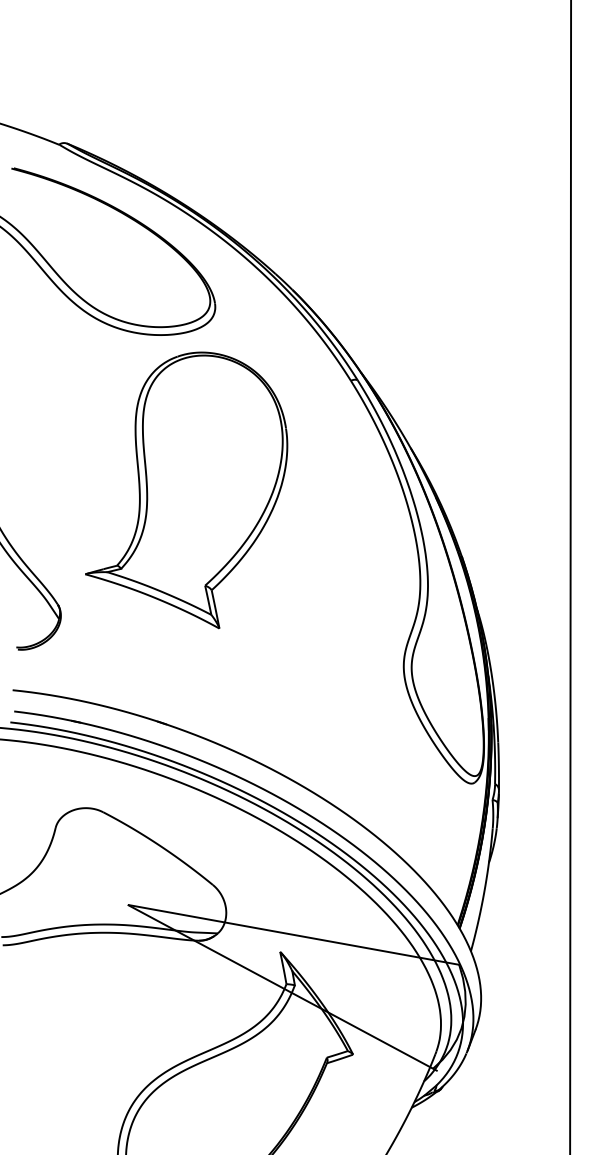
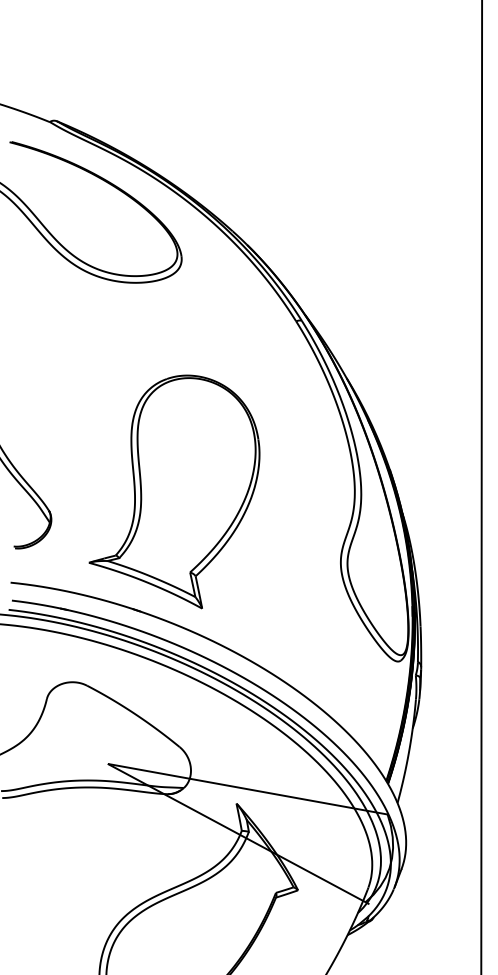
part: (186, 489) -> (174, 491), moved

